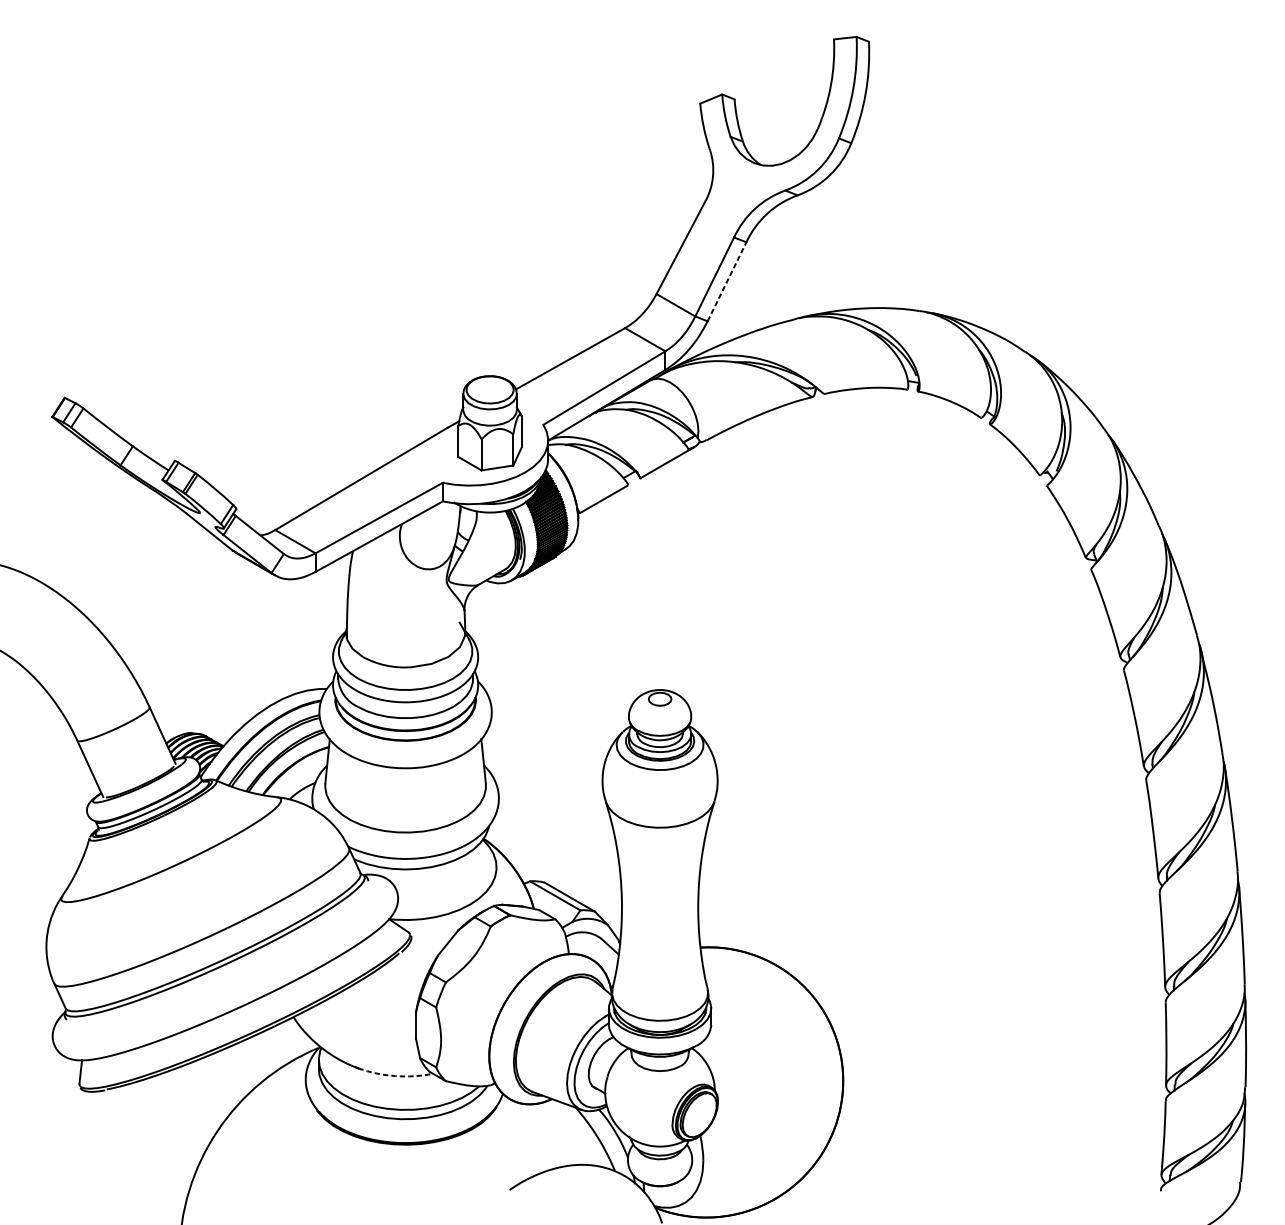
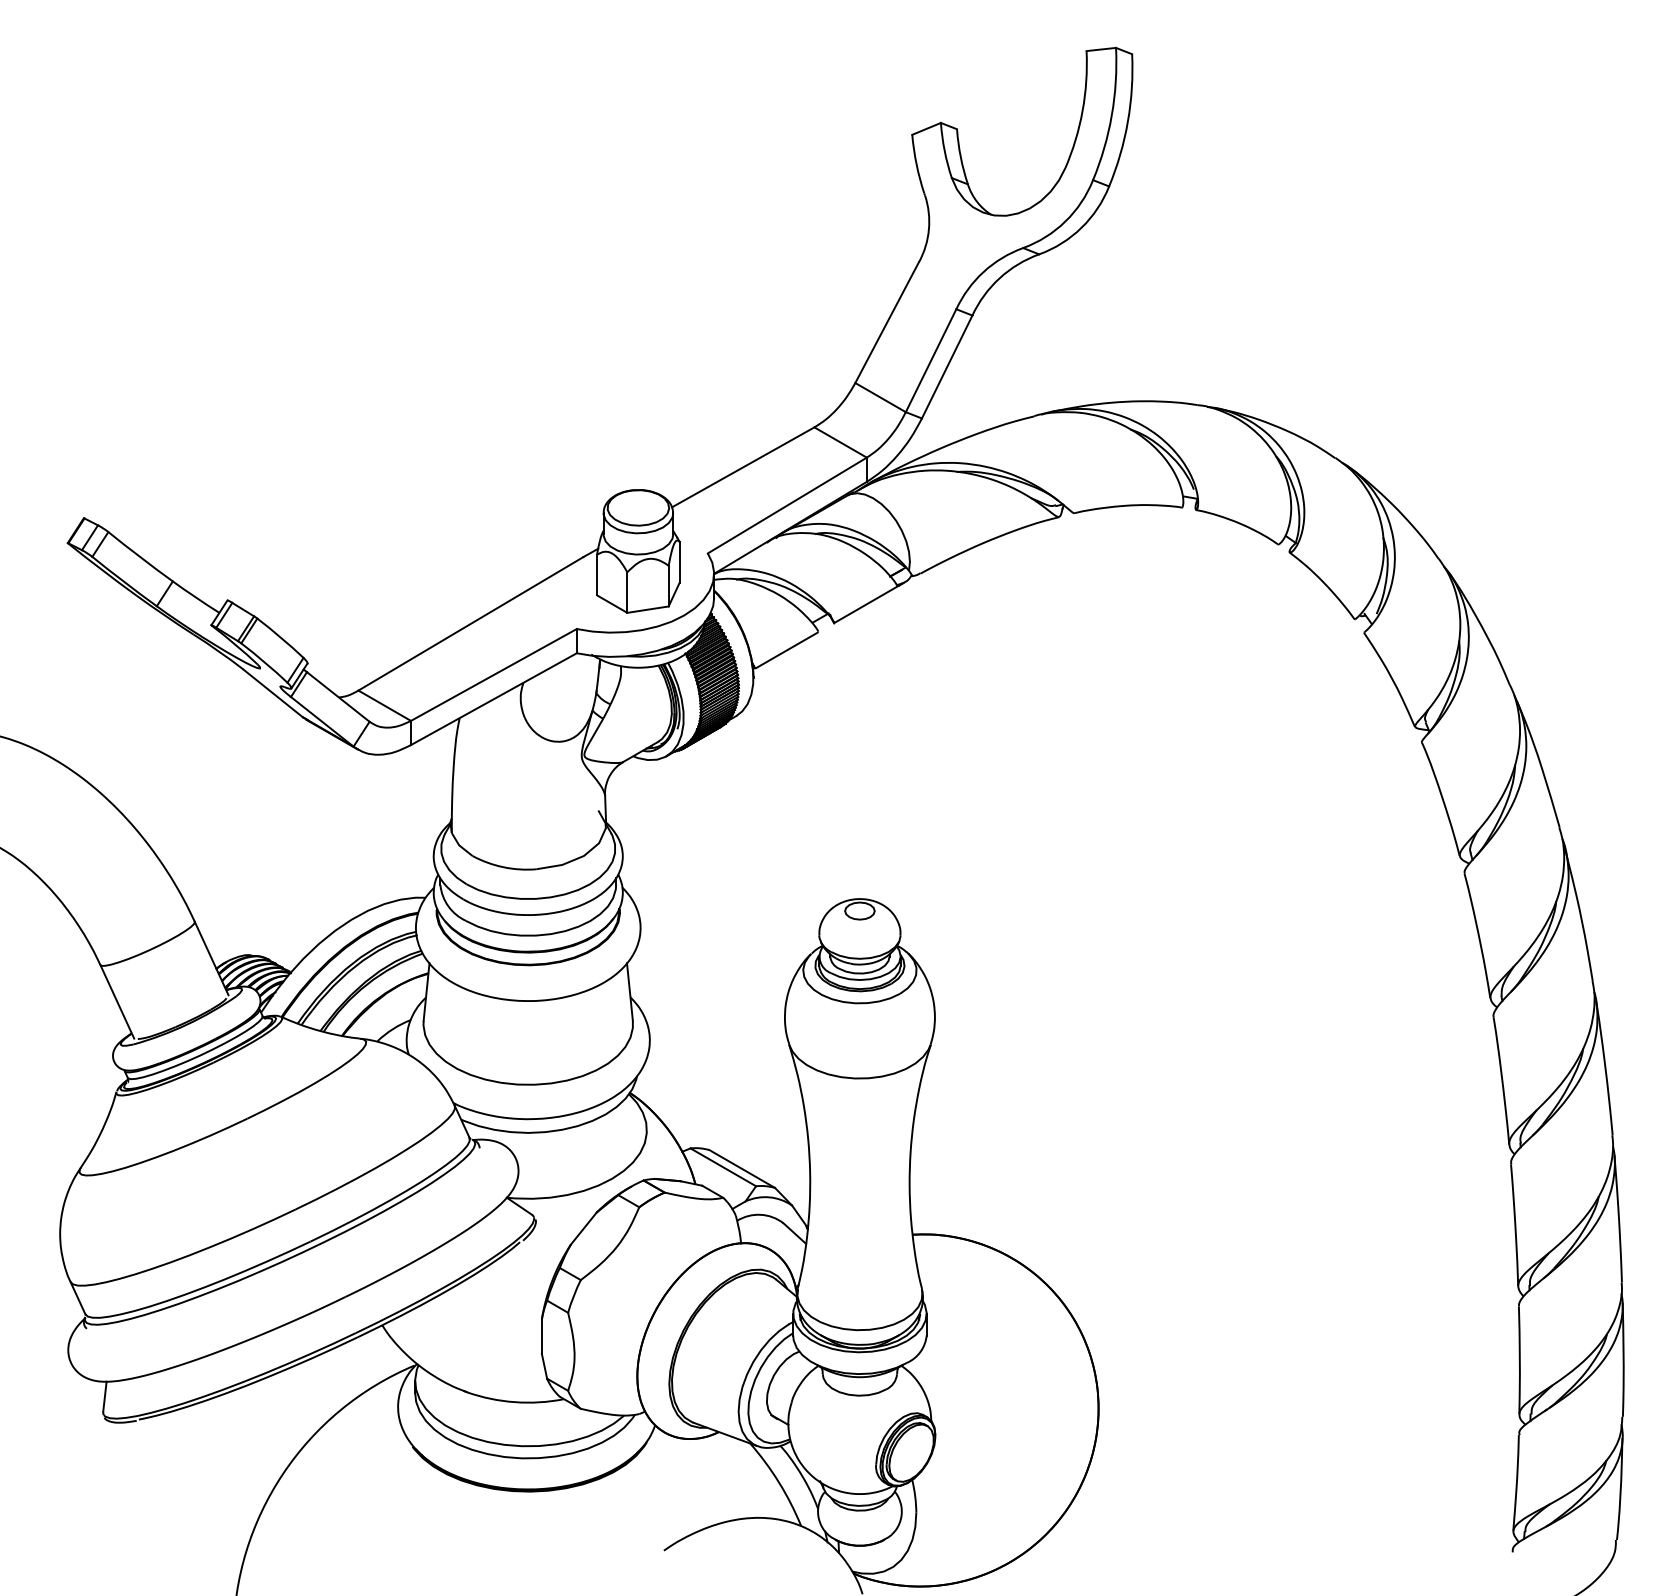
line: (727, 281) -> (947, 366), dashed -> solid
arc: (395, 1076) -> (514, 1402), dashed -> solid

